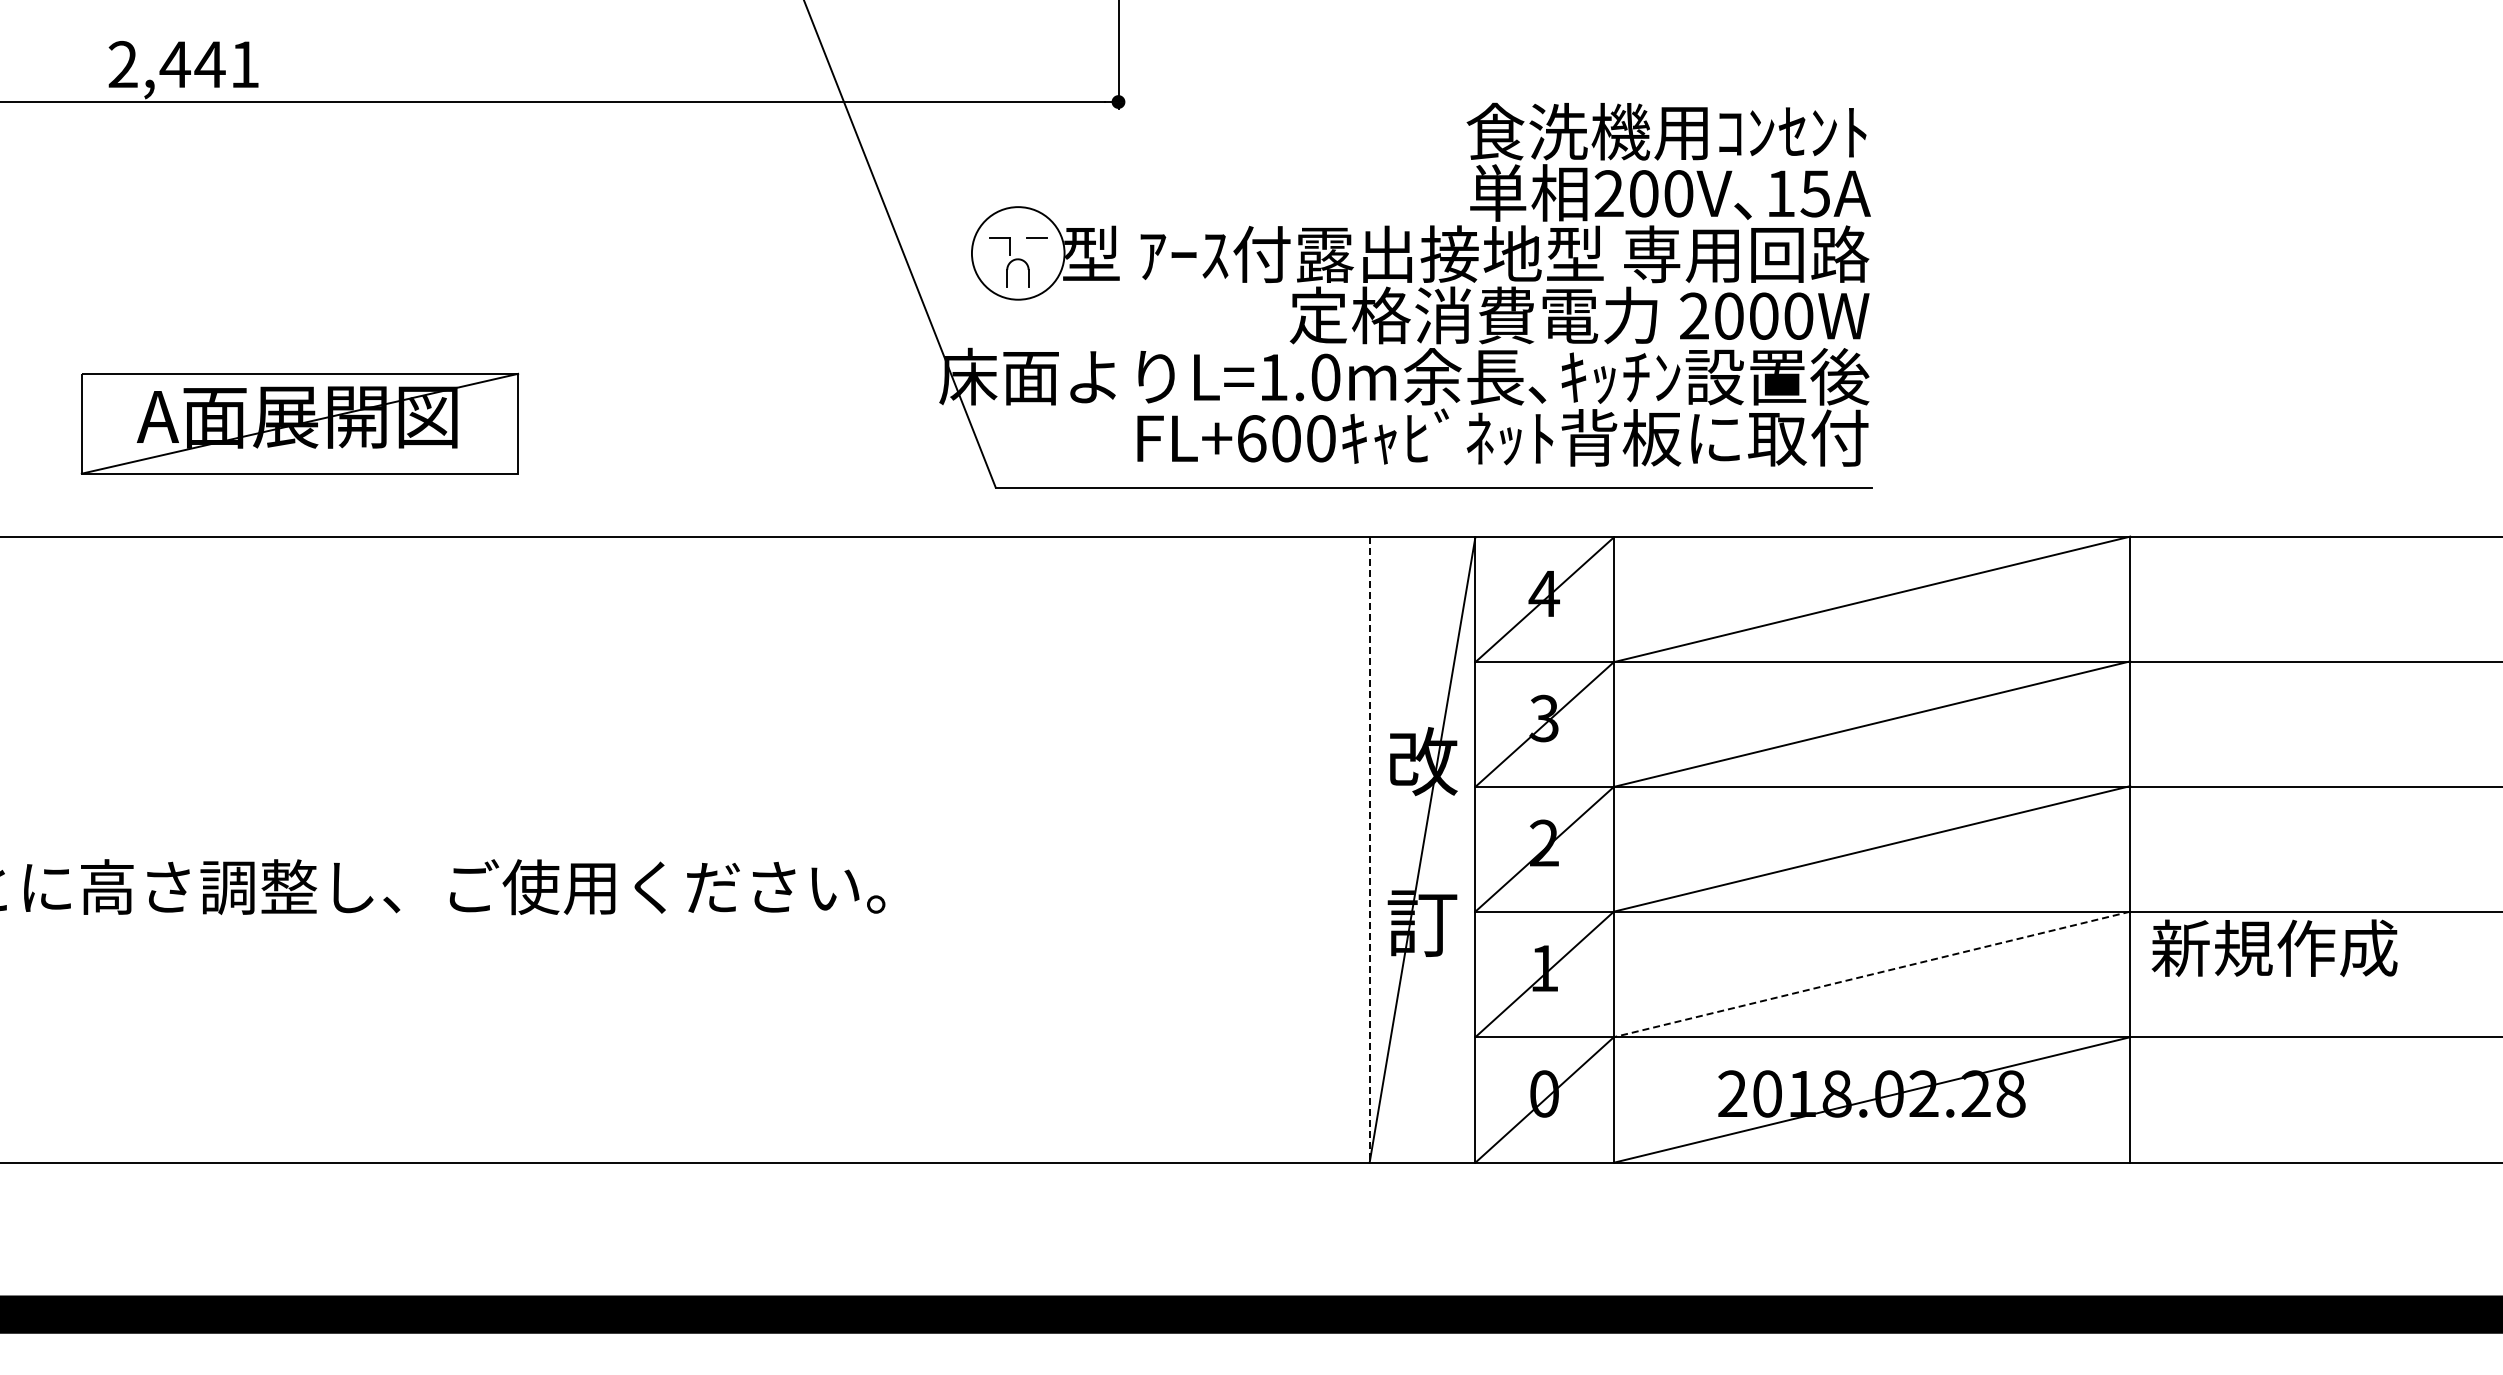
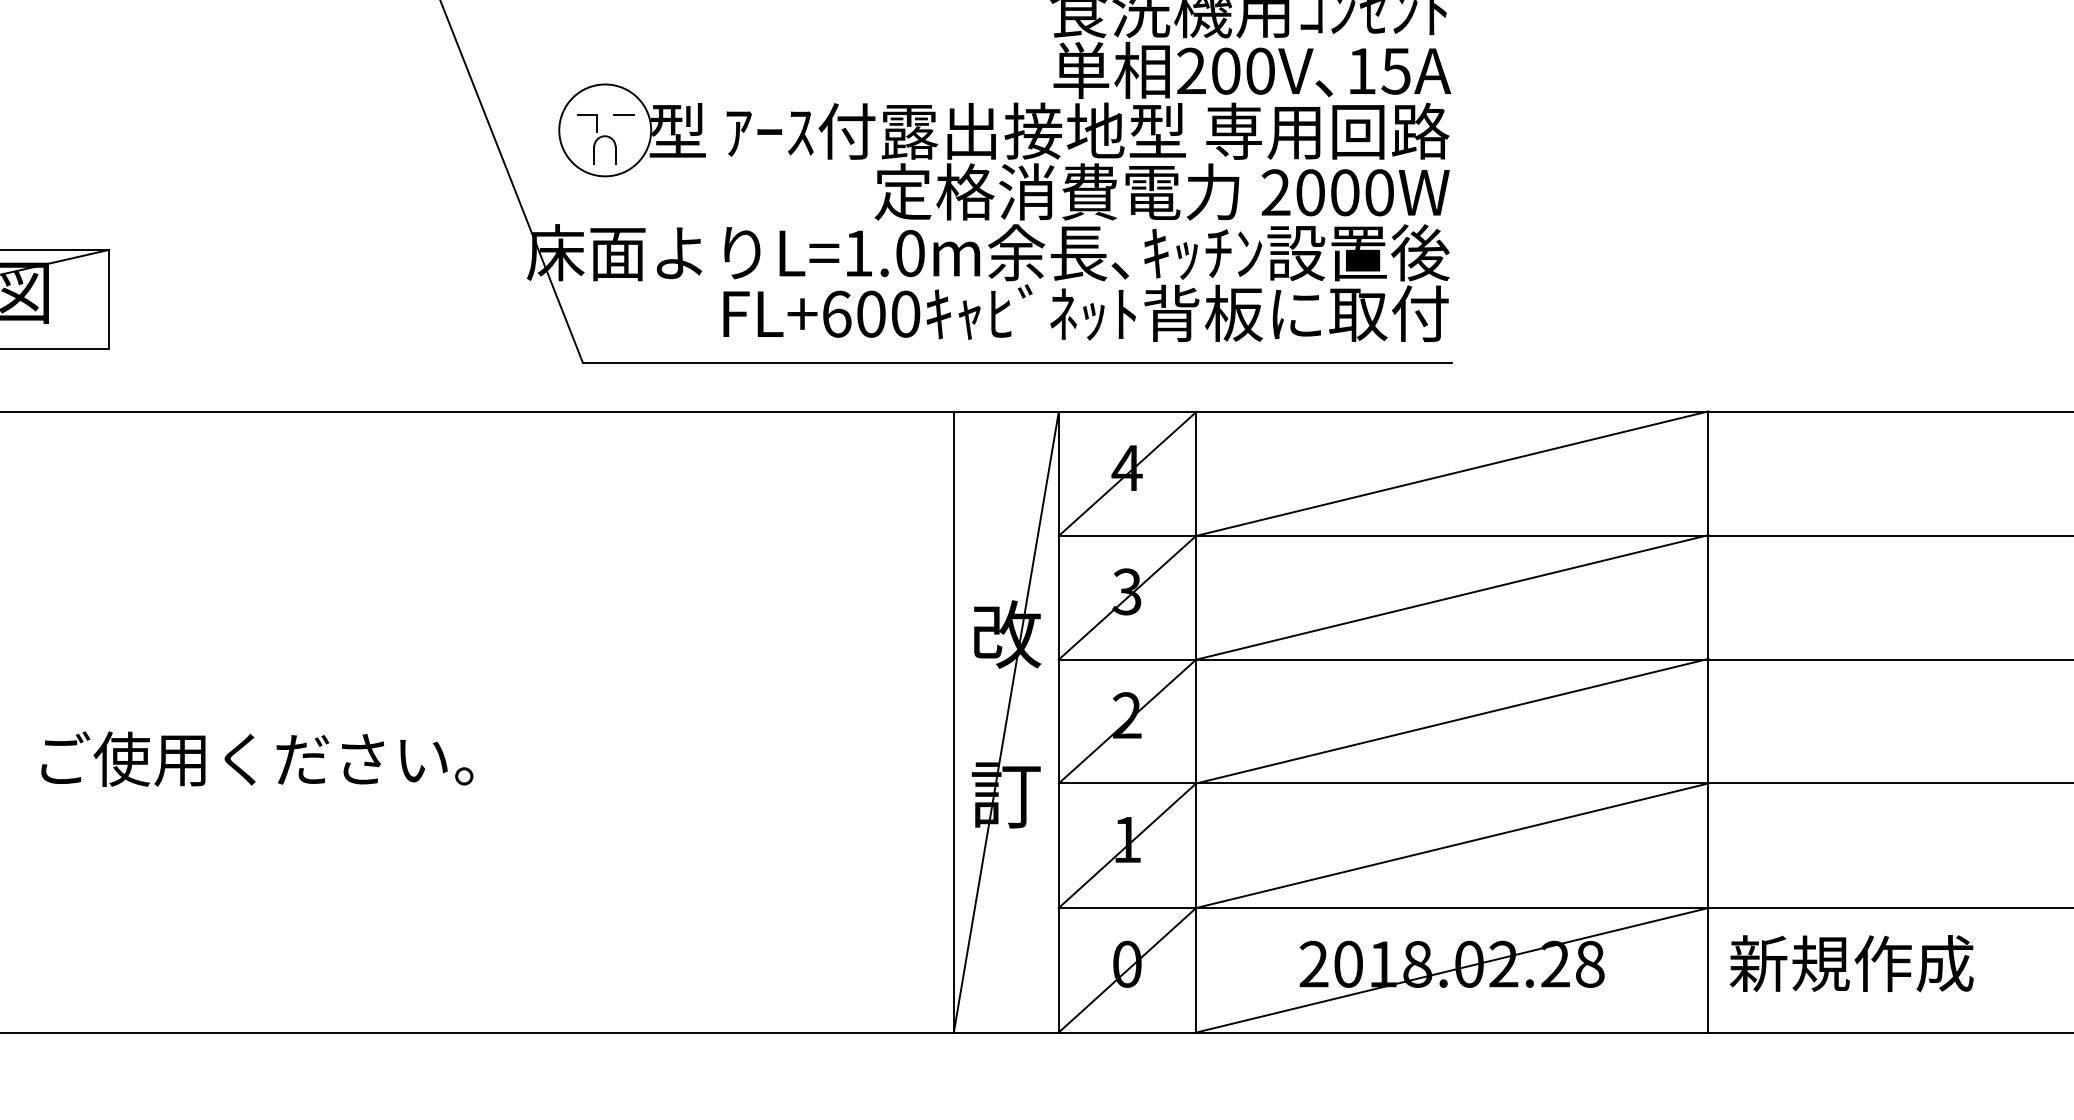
line: (1369, 850) -> (953, 722), dashed -> solid
text: (2274, 948) -> (1851, 963), moved
line: (1872, 974) -> (1452, 845), dashed -> solid

